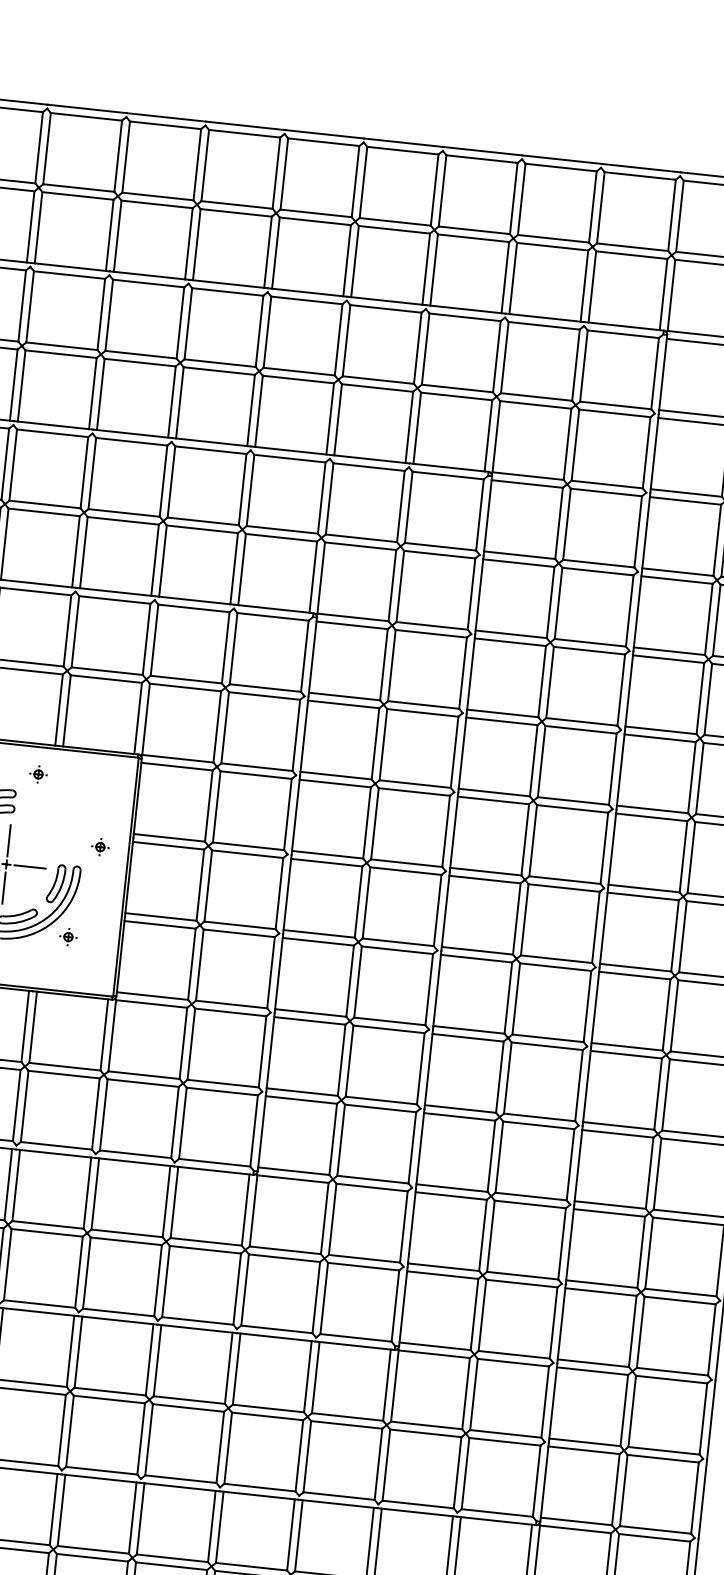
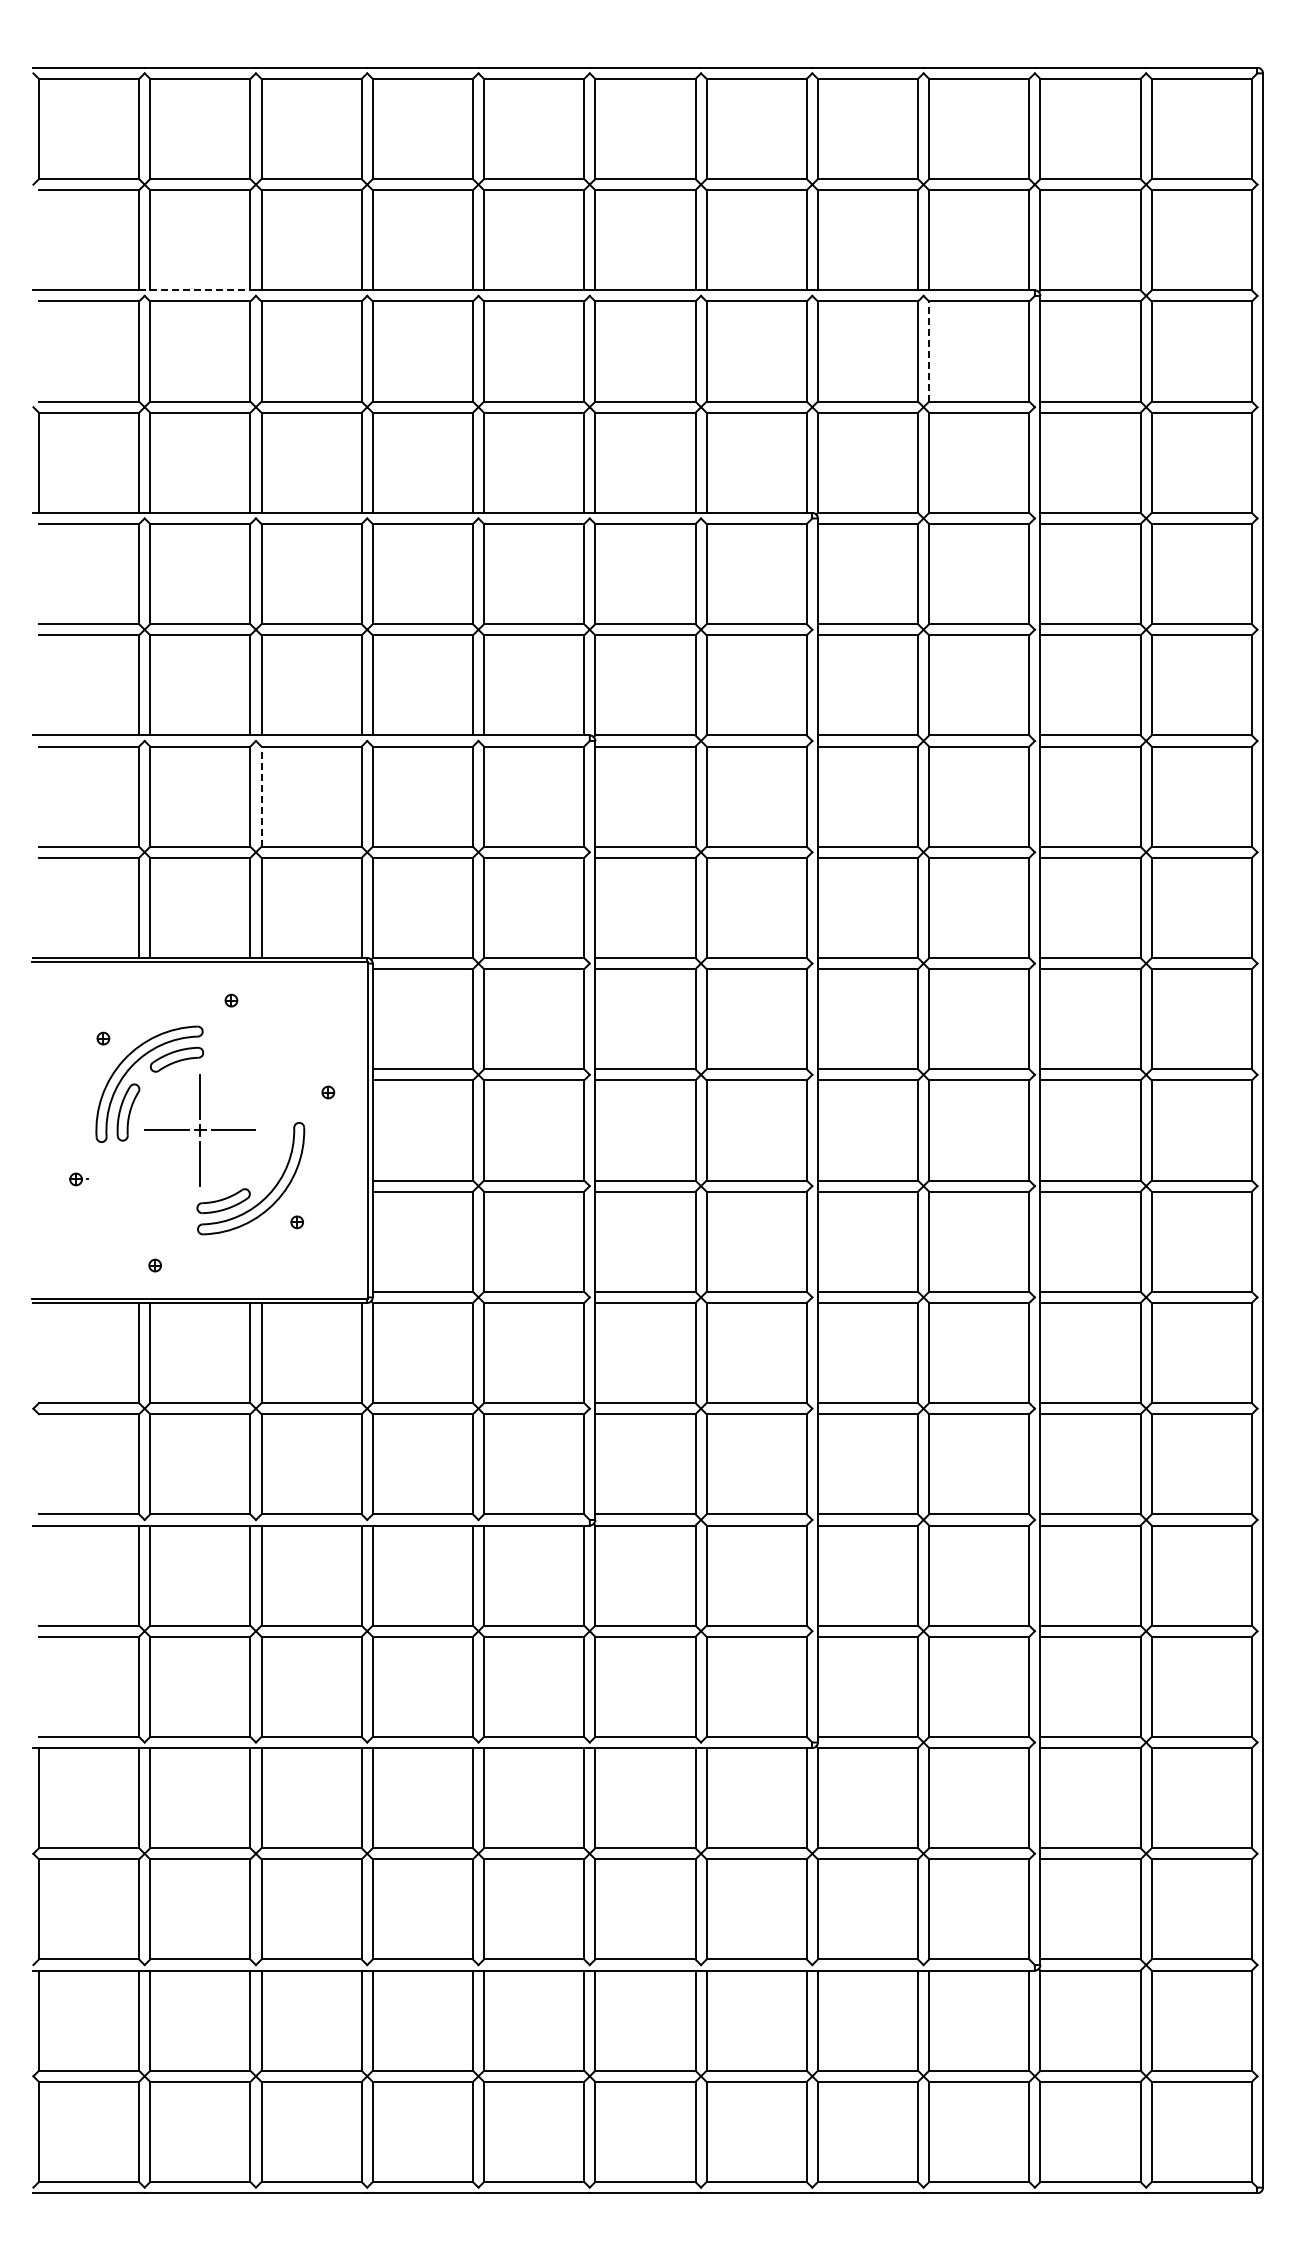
line: (70, 267) -> (200, 290), solid -> dashed
line: (584, 366) -> (929, 351), solid -> dashed
line: (75, 631) -> (261, 796), solid -> dashed
part: (55, 883) -> (271, 1149), removed

